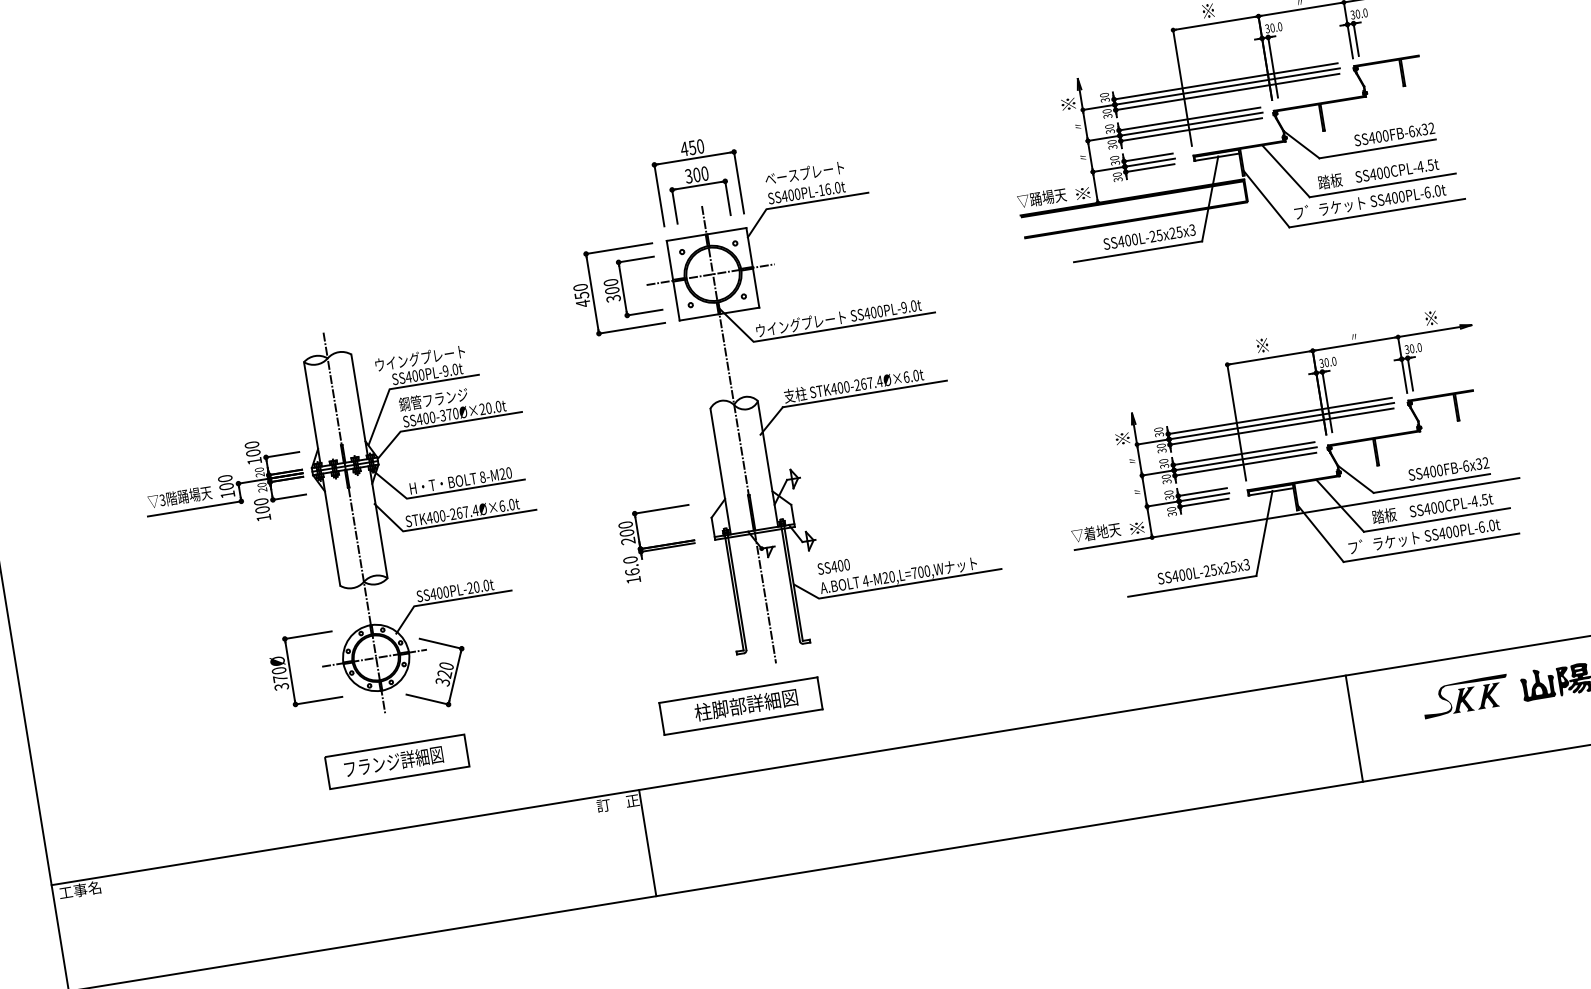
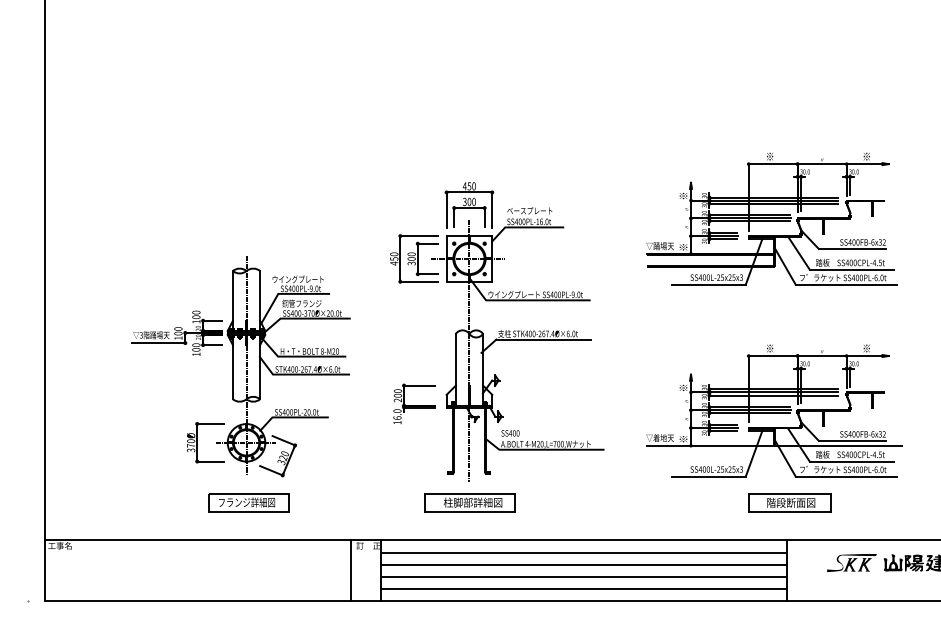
part: (1339, 608) -> (789, 502), added
part: (740, 705) -> (469, 502), moved
line: (994, 754) -> (583, 552), added
line: (998, 774) -> (583, 564), added
line: (1001, 795) -> (583, 576), added
line: (1005, 818) -> (583, 589), added
line: (595, 850) -> (351, 570), added

